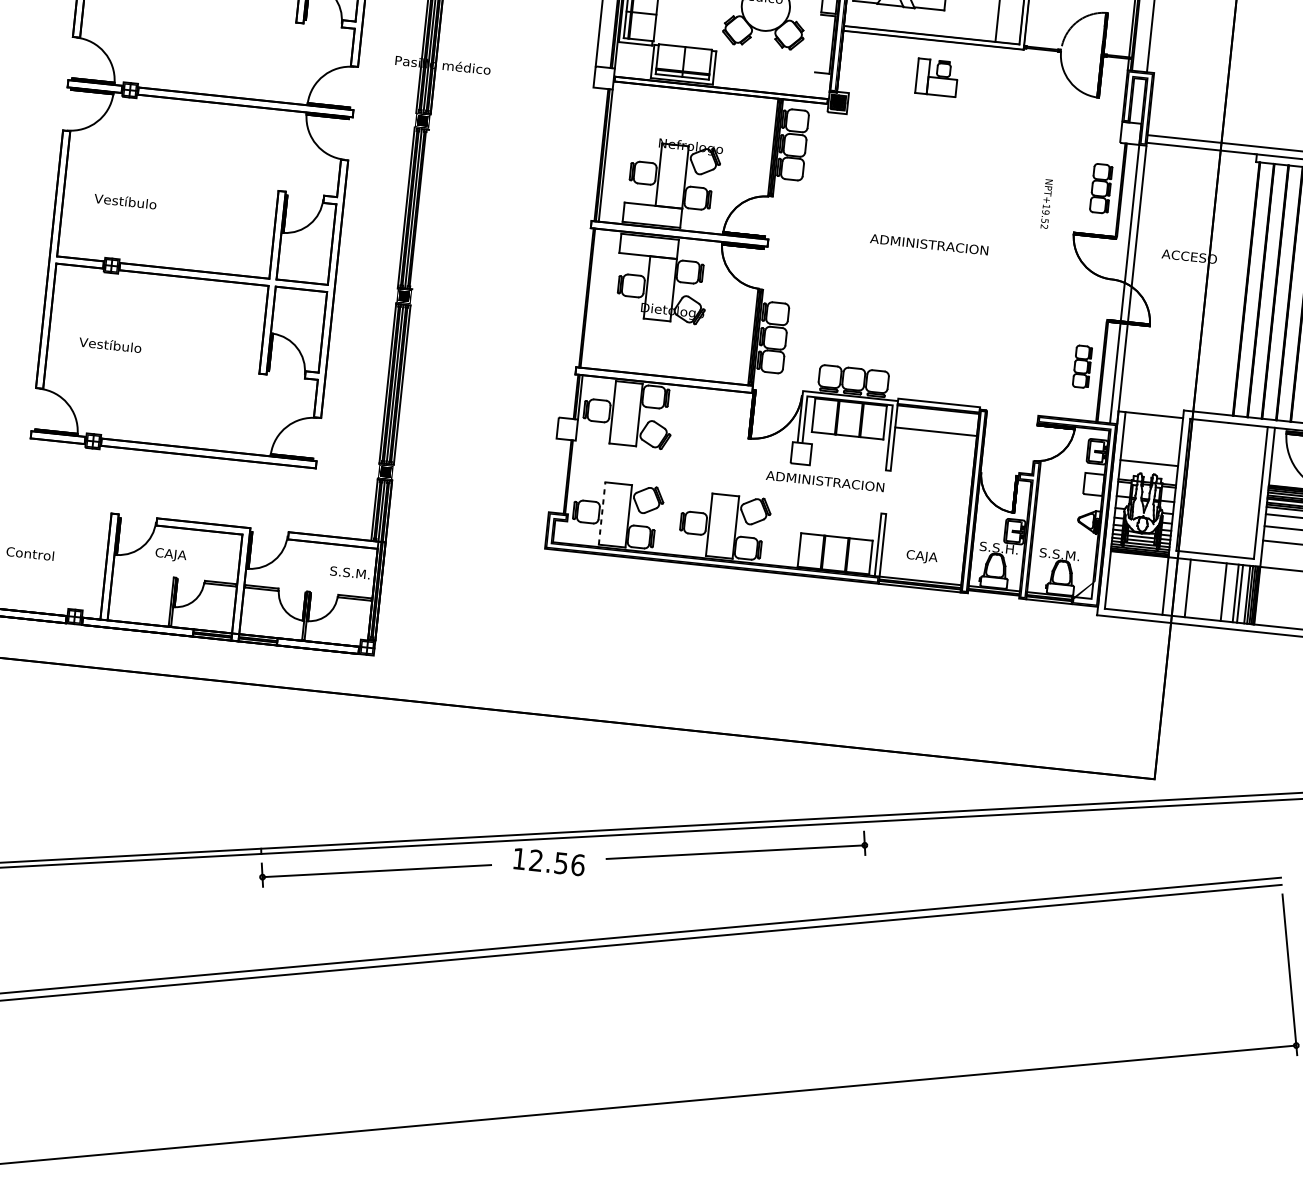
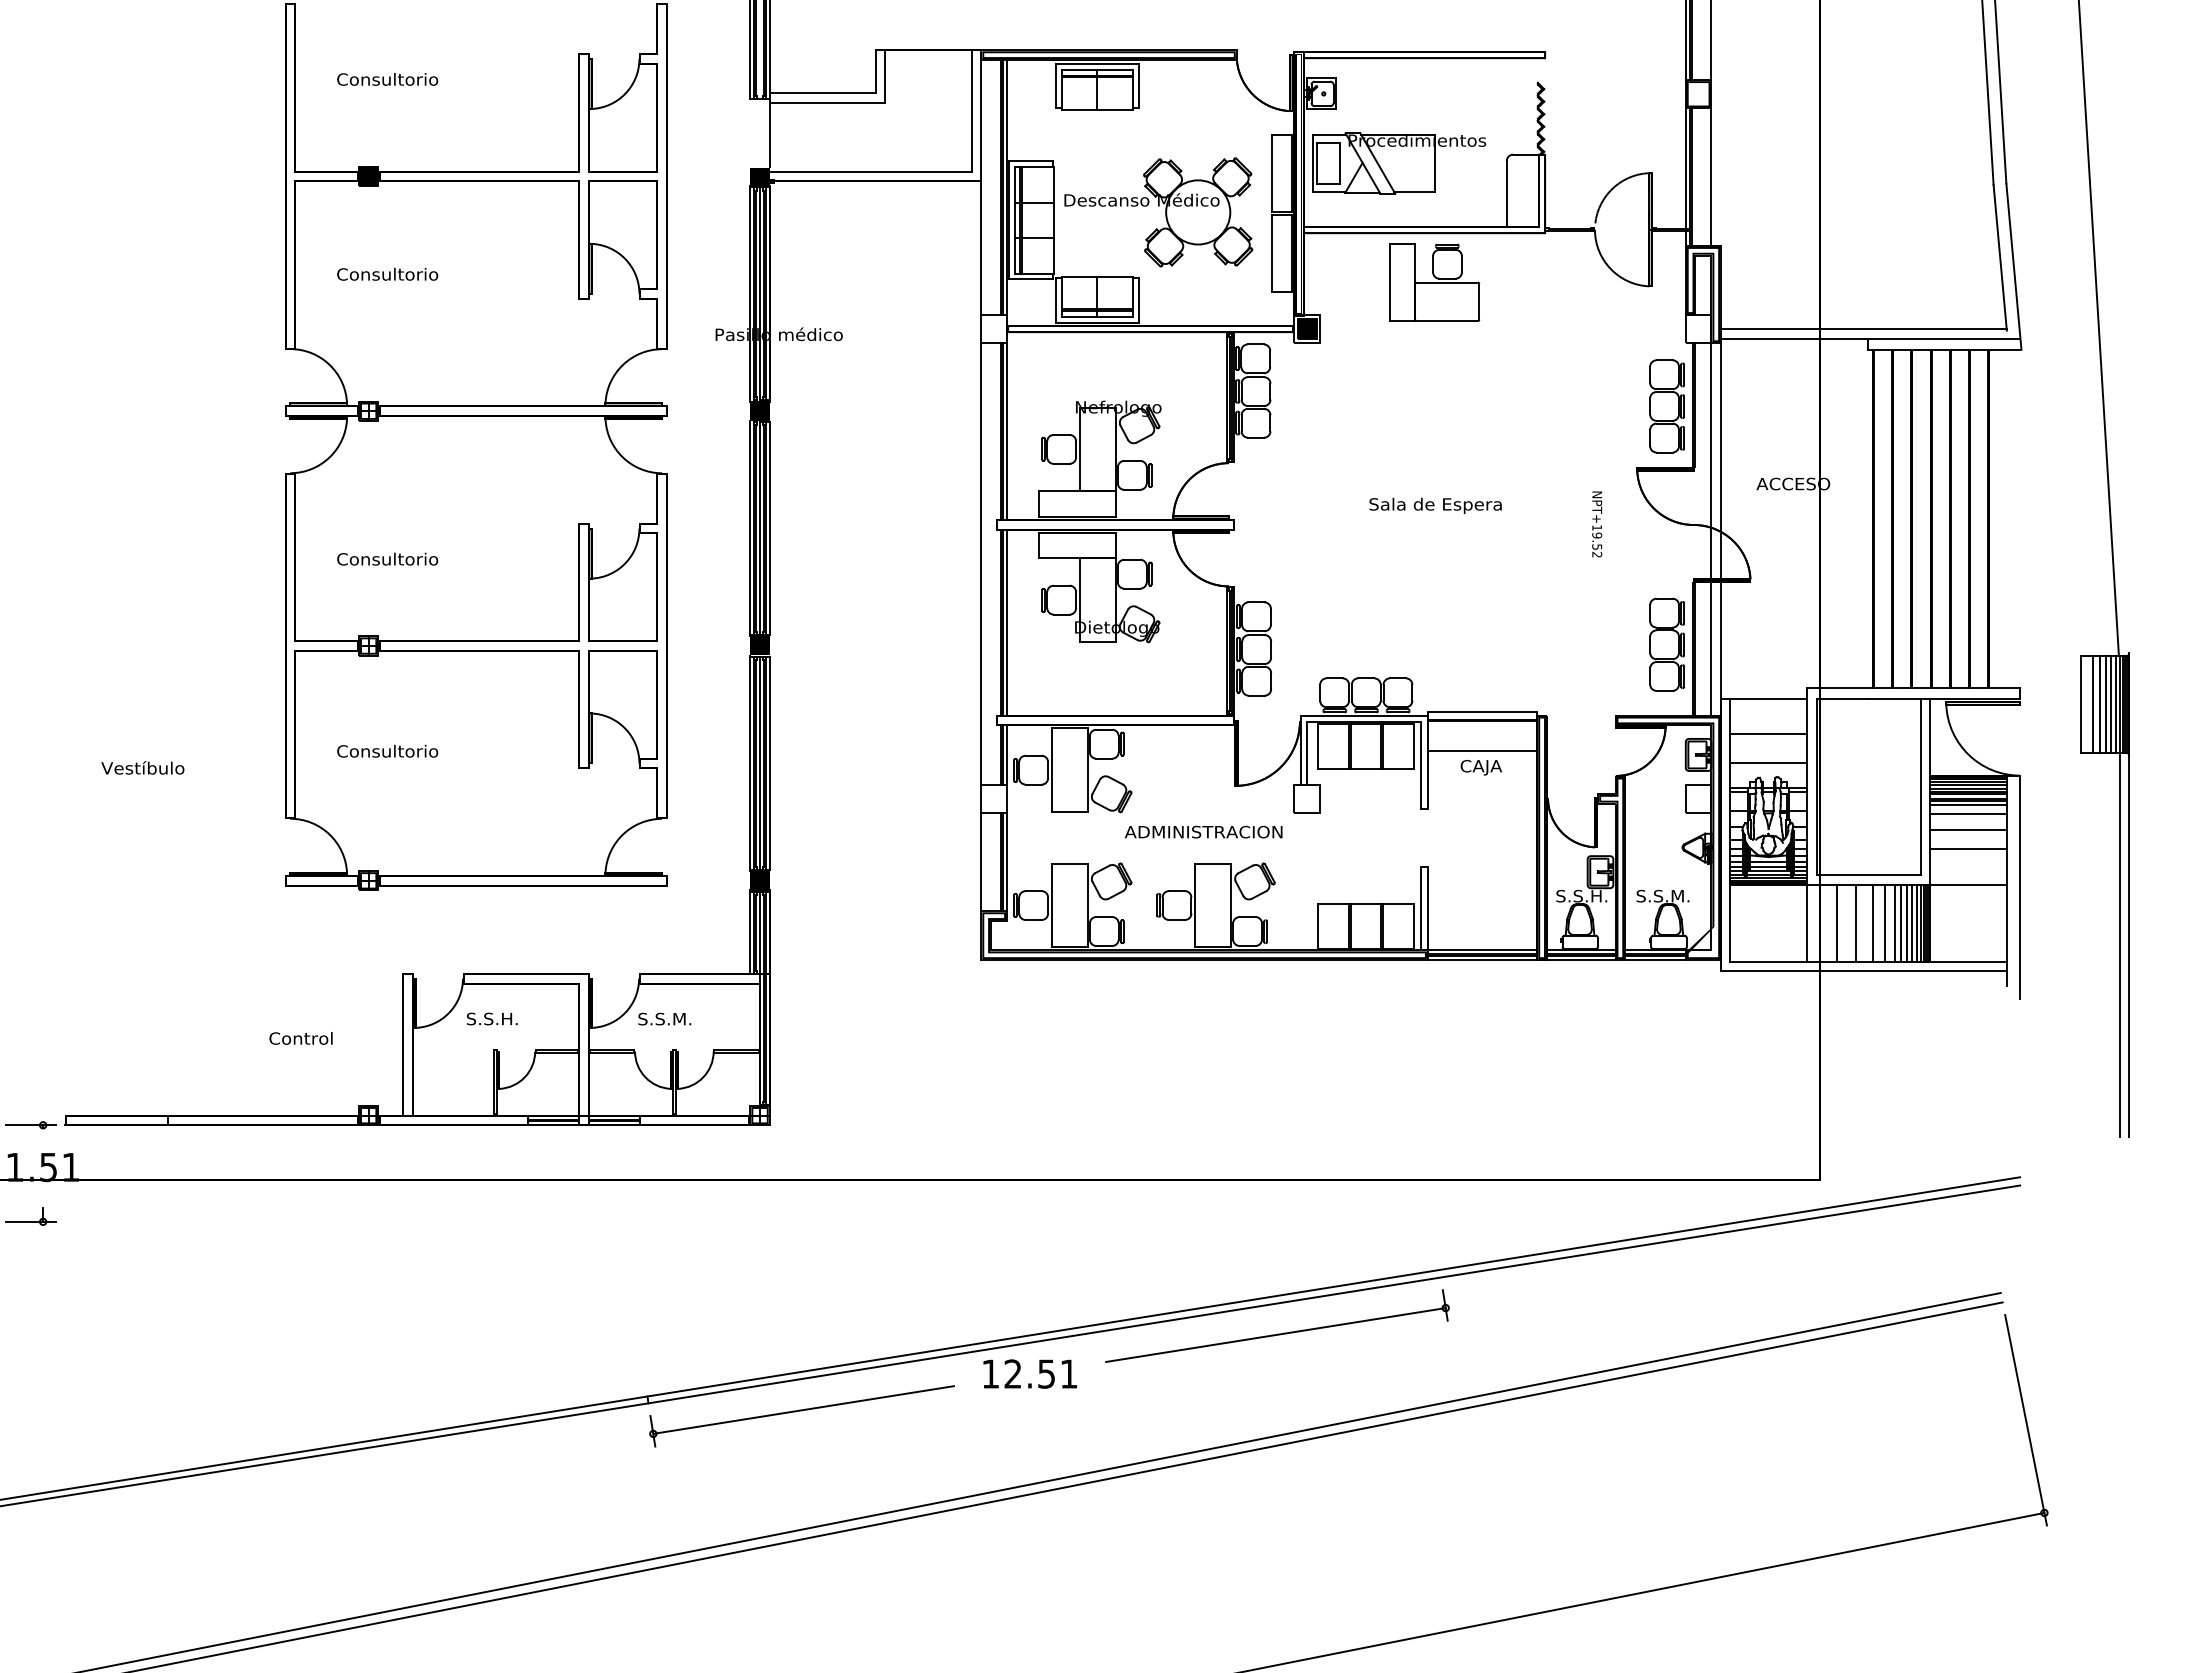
line: (818, 43) -> (1272, 253), added
part: (937, 77) -> (1434, 282), size x1.67
part: (1100, 188) -> (1666, 406), size x1.43
text: (132, 201) -> (387, 558), Vestíbulo -> Consultorio
text: (1046, 204) -> (1597, 524), moved
line: (420, 209) -> (769, 528), added
text: (929, 245) -> (1447, 505), ADMINISTRACION -> Sala de Espera
line: (576, 252) -> (981, 563), added
line: (591, 298) -> (1007, 622), added
text: (117, 345) -> (387, 750), Vestíbulo -> Consultorio
part: (1082, 366) -> (1666, 644), size x1.67
line: (1151, 441) -> (1768, 733), added
line: (552, 475) -> (981, 861), added
line: (572, 477) -> (1007, 861), added
text: (825, 480) -> (1203, 831), moved
line: (602, 513) -> (1052, 905), dashed -> solid
text: (174, 555) -> (491, 1020), CAJA -> S.S.H.
text: (921, 556) -> (1480, 767), moved
text: (349, 572) -> (664, 1018), moved
line: (1202, 589) -> (1856, 922), added
line: (1214, 590) -> (1872, 922), added
line: (1230, 592) -> (1894, 922), added
line: (1244, 593) -> (1912, 922), added
line: (992, 596) -> (1580, 960), added
text: (578, 864) -> (1069, 1373), 12.56 -> 12.51

